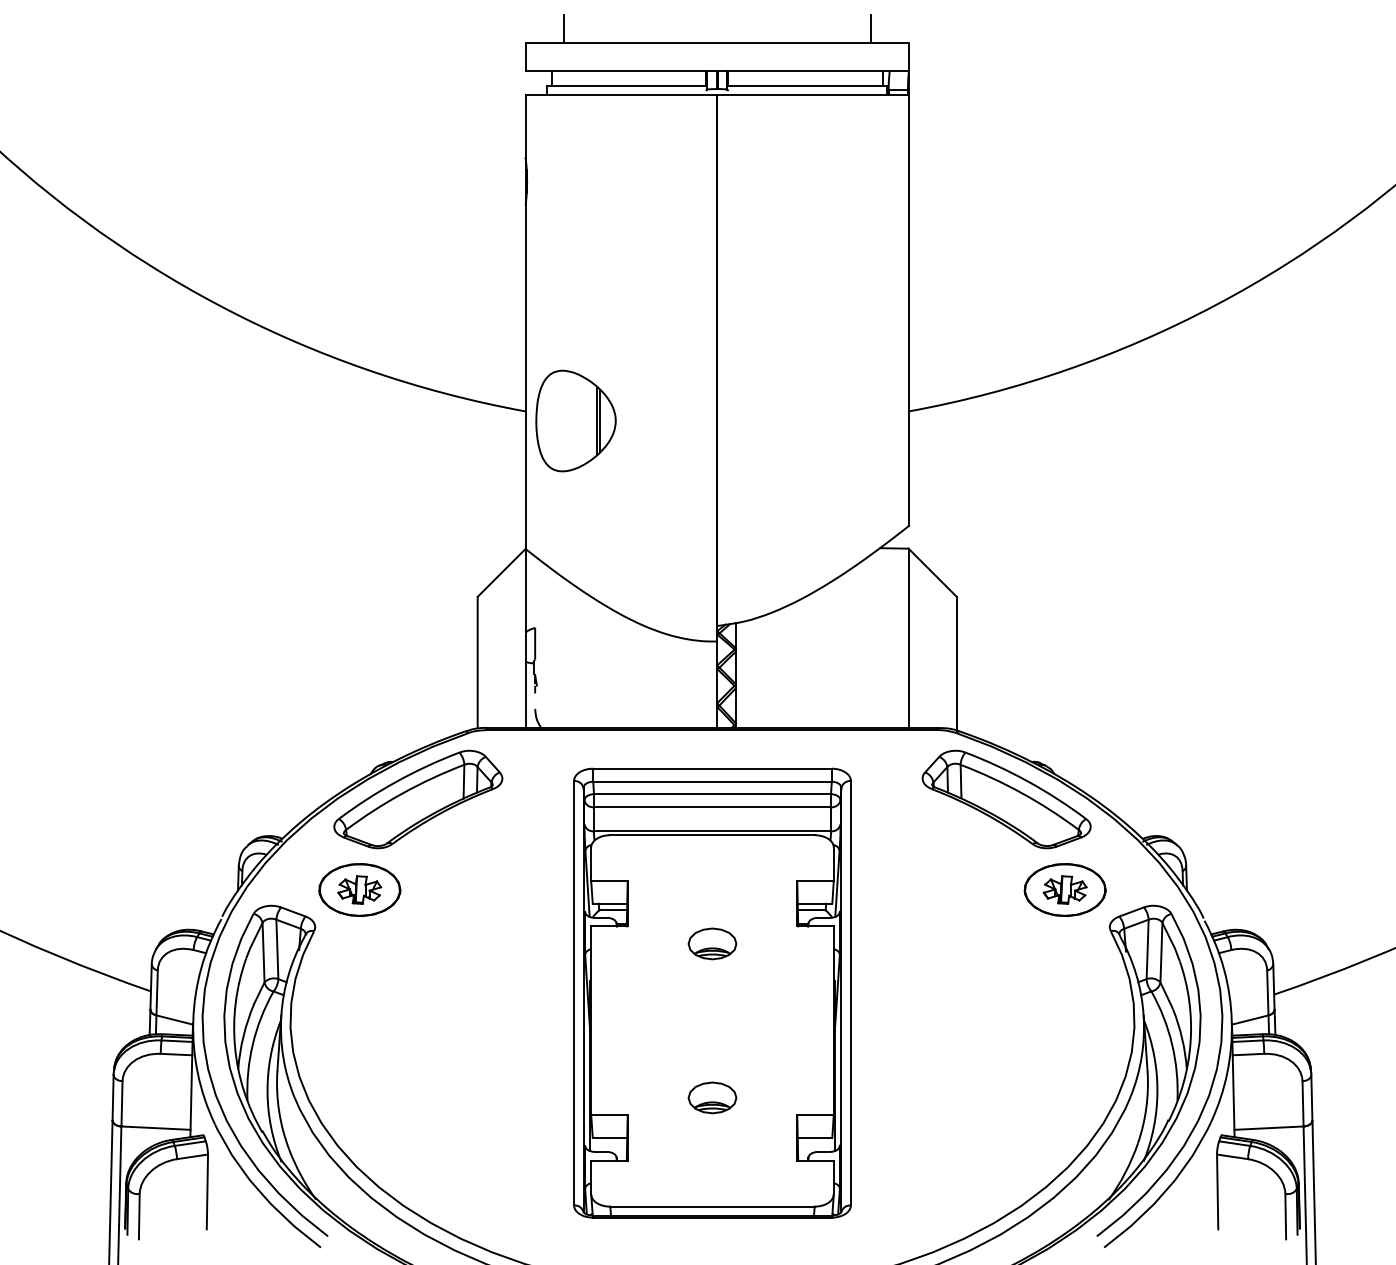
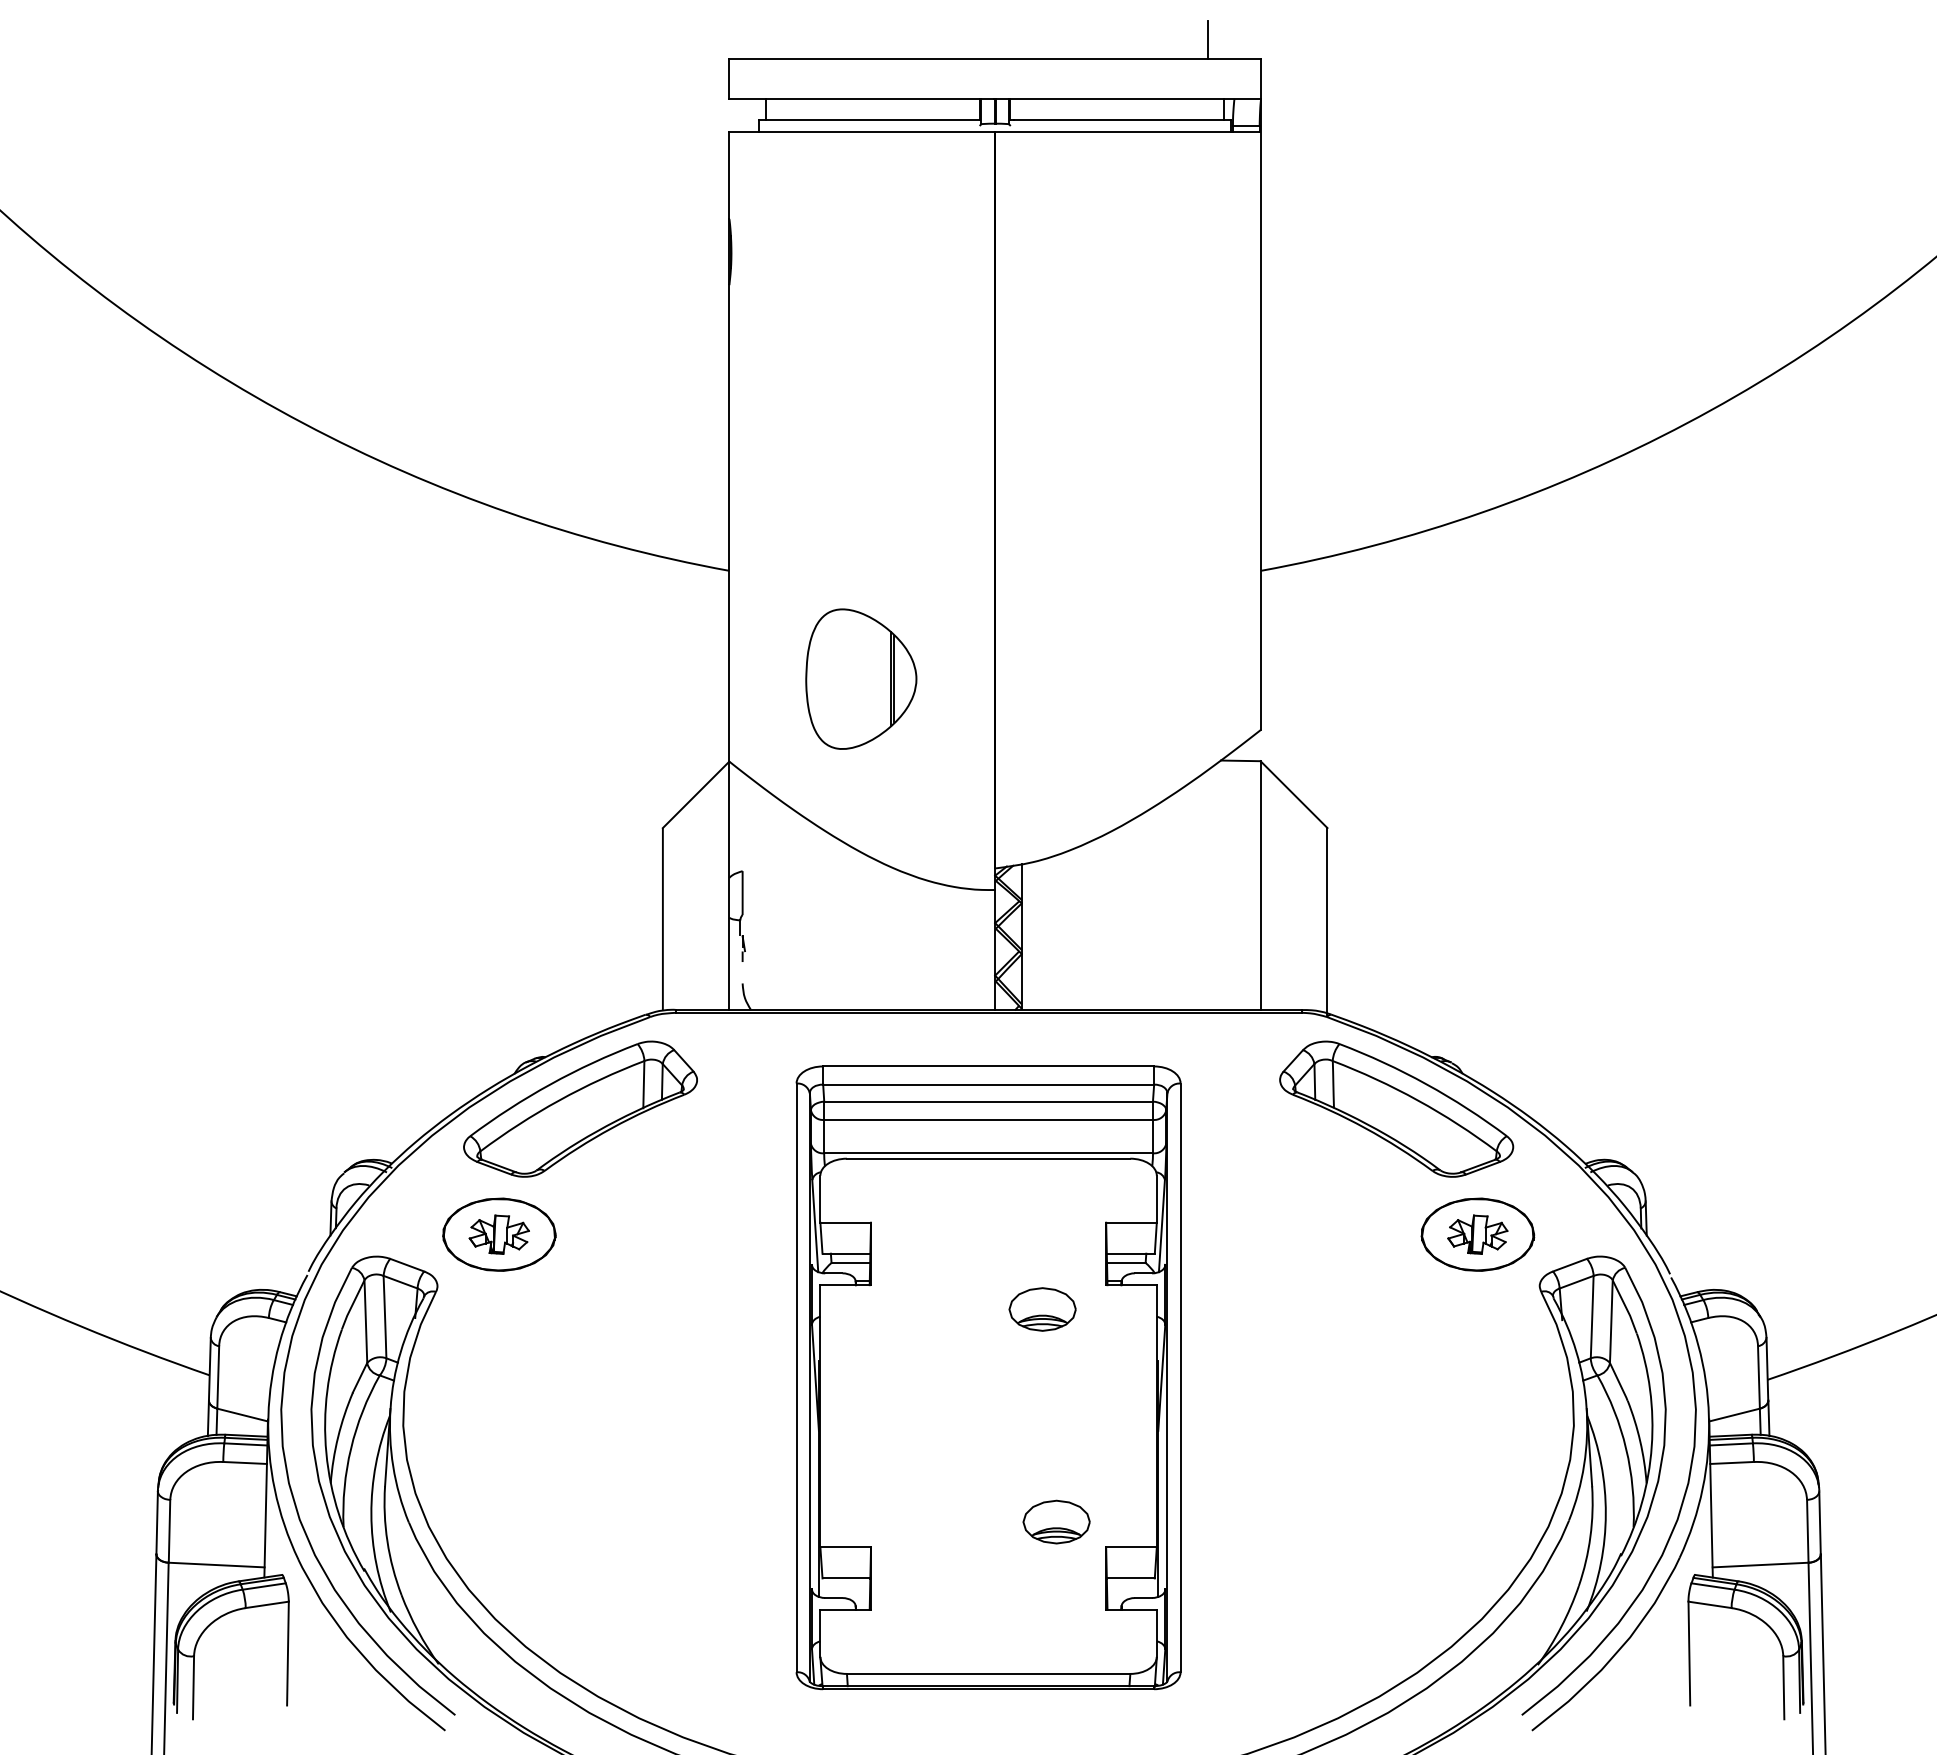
line: (563, 29) -> (782, 40), removed
part: (576, 420) -> (861, 678), moved
part: (712, 943) -> (1042, 1309), moved
part: (712, 1097) -> (1056, 1521), moved

